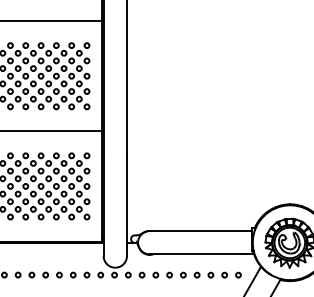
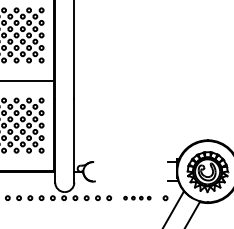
line: (195, 231) -> (130, 162), removed
line: (195, 254) -> (130, 181), removed
part: (203, 274) -> (136, 197), size x0.7

